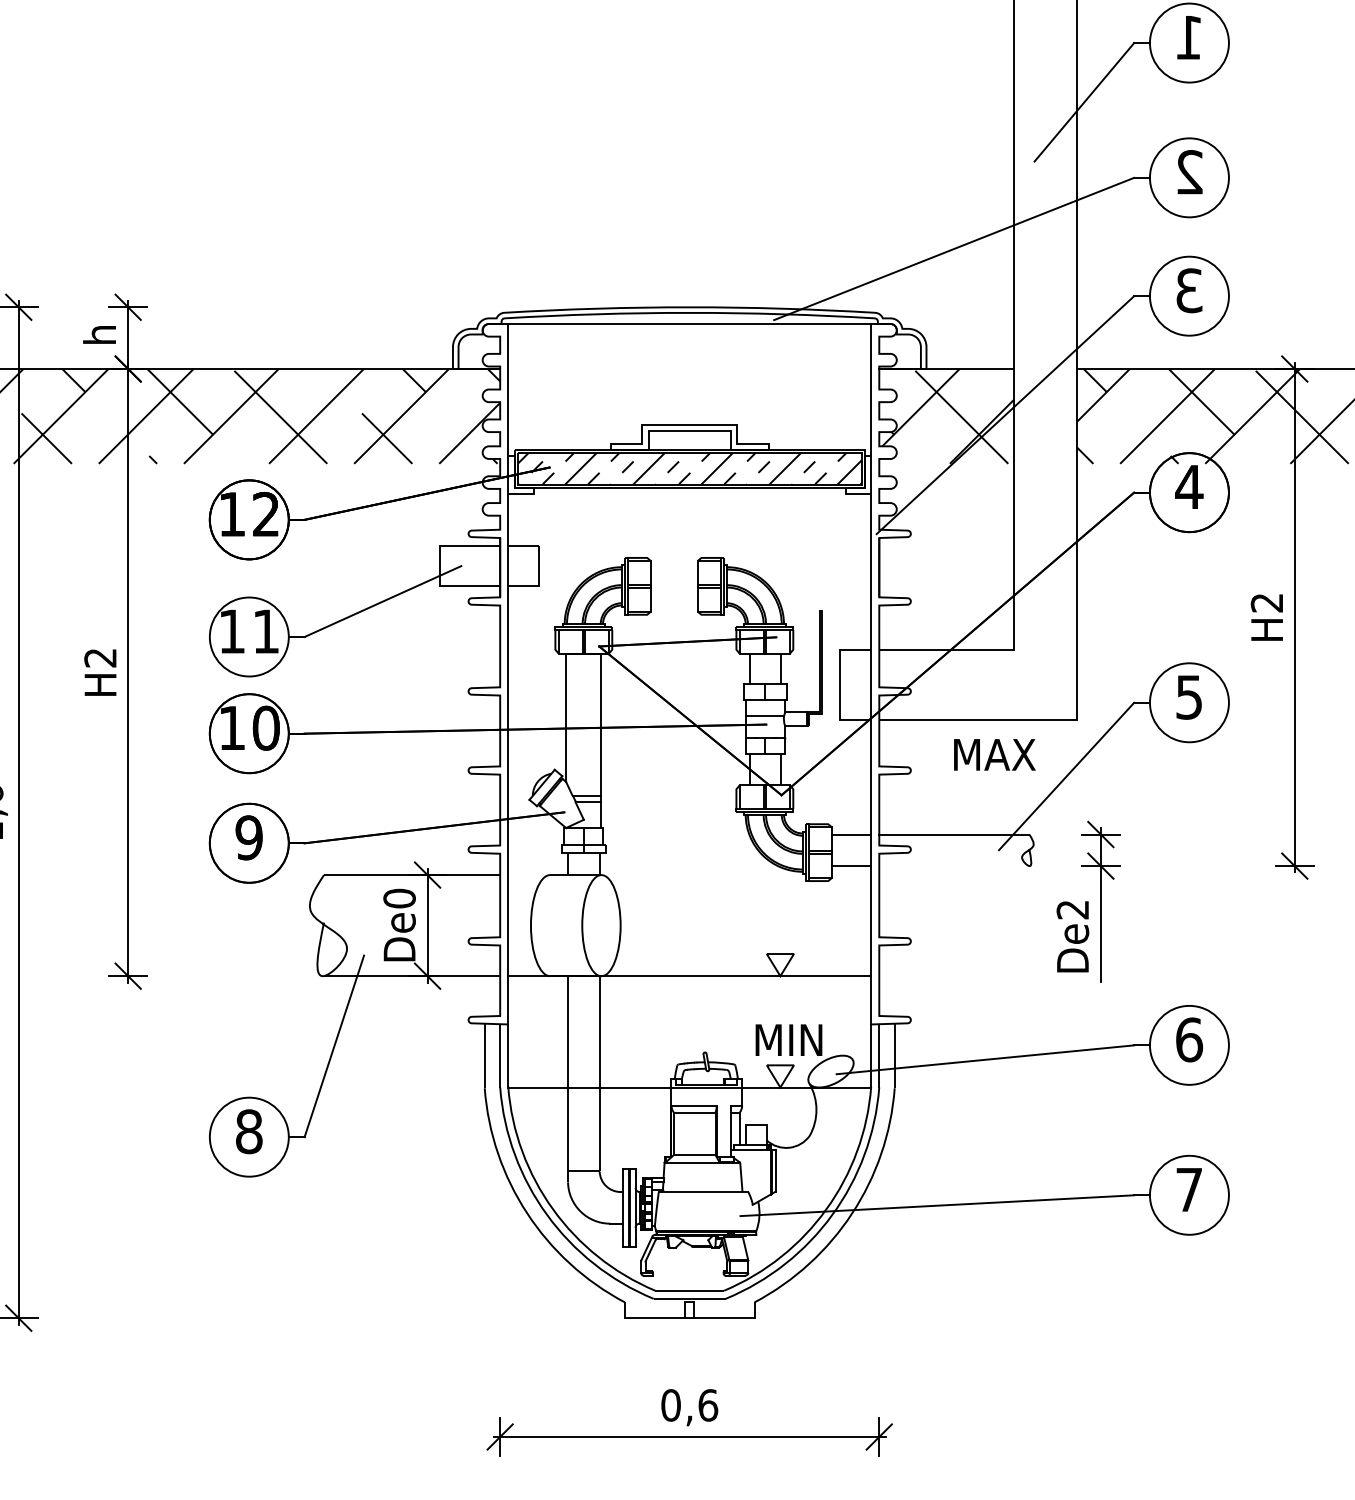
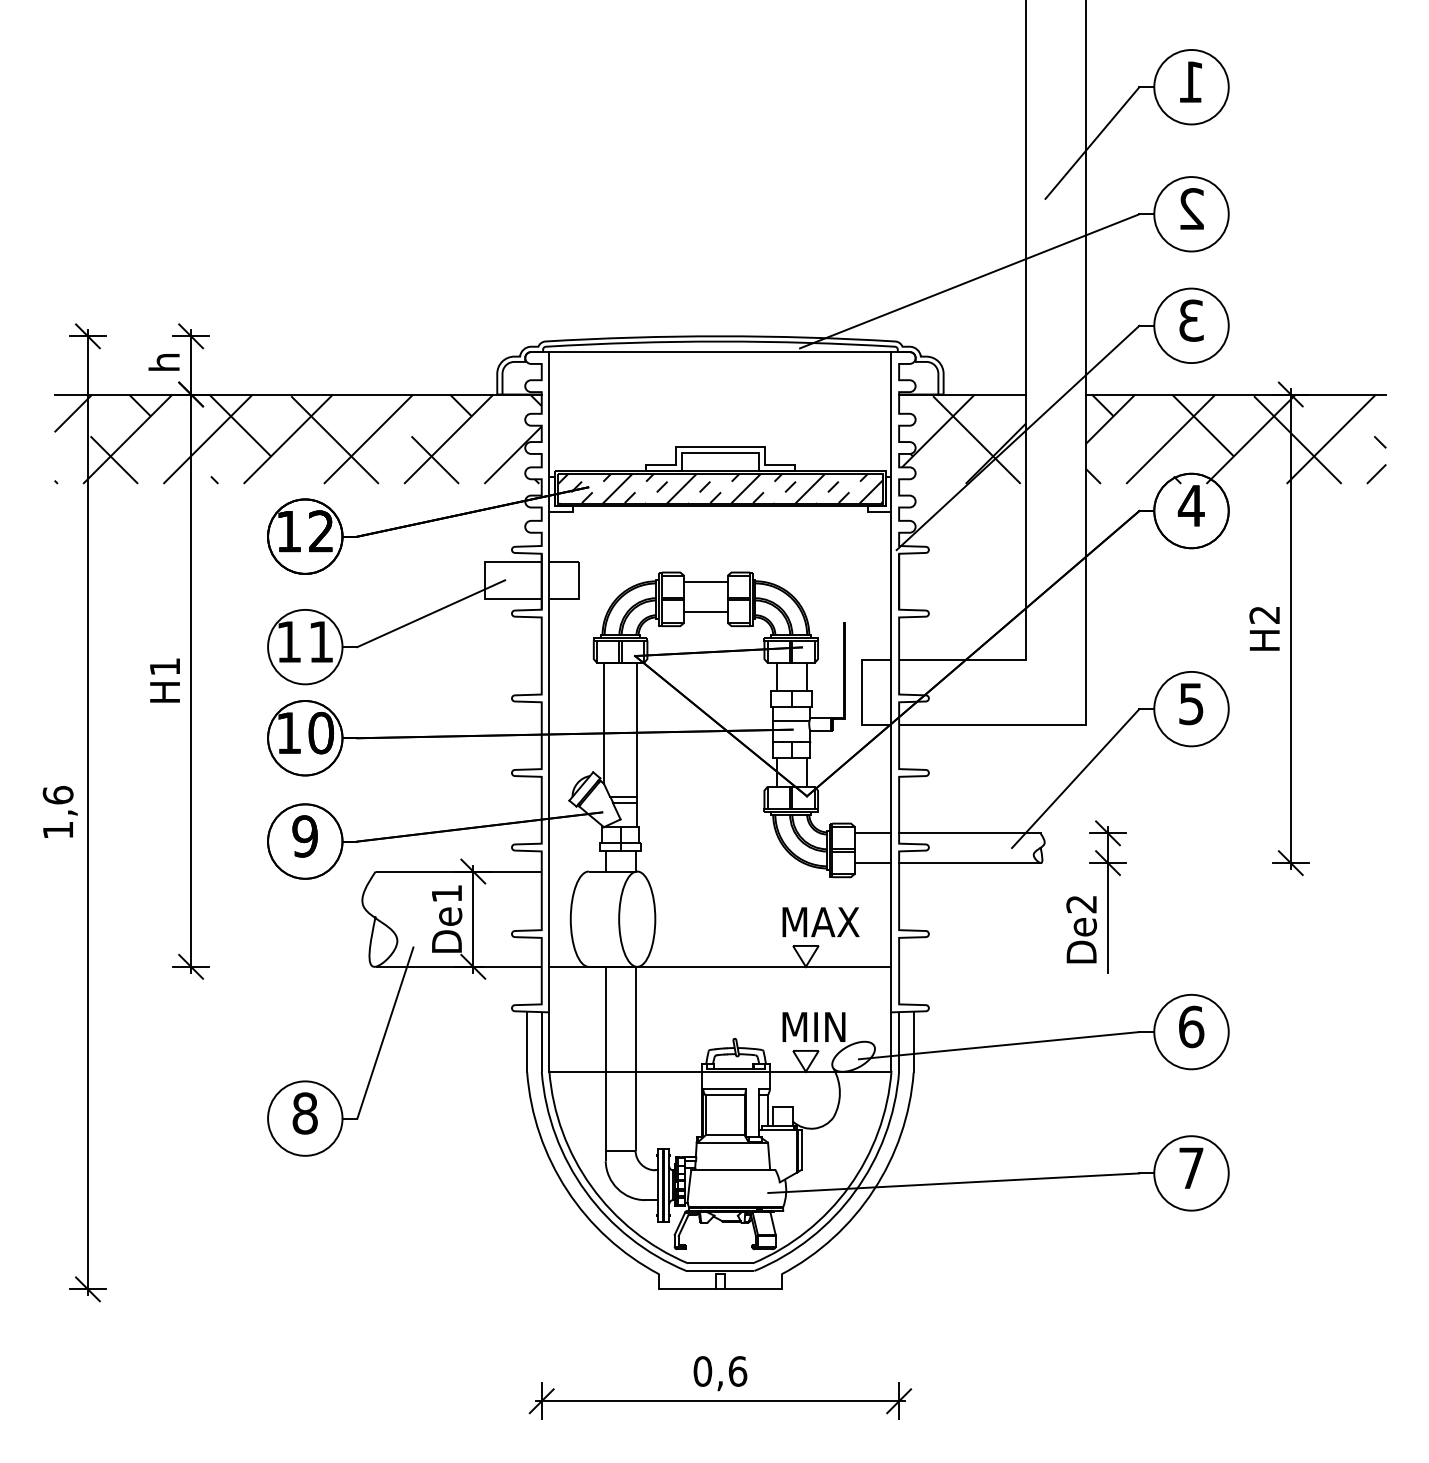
line: (673, 568) -> (705, 582), added
line: (673, 600) -> (705, 612), added
text: (99, 657) -> (164, 666), H2 -> H1
text: (994, 755) -> (820, 922), moved
line: (953, 866) -> (969, 863), added
text: (399, 898) -> (446, 893), De0 -> De1

